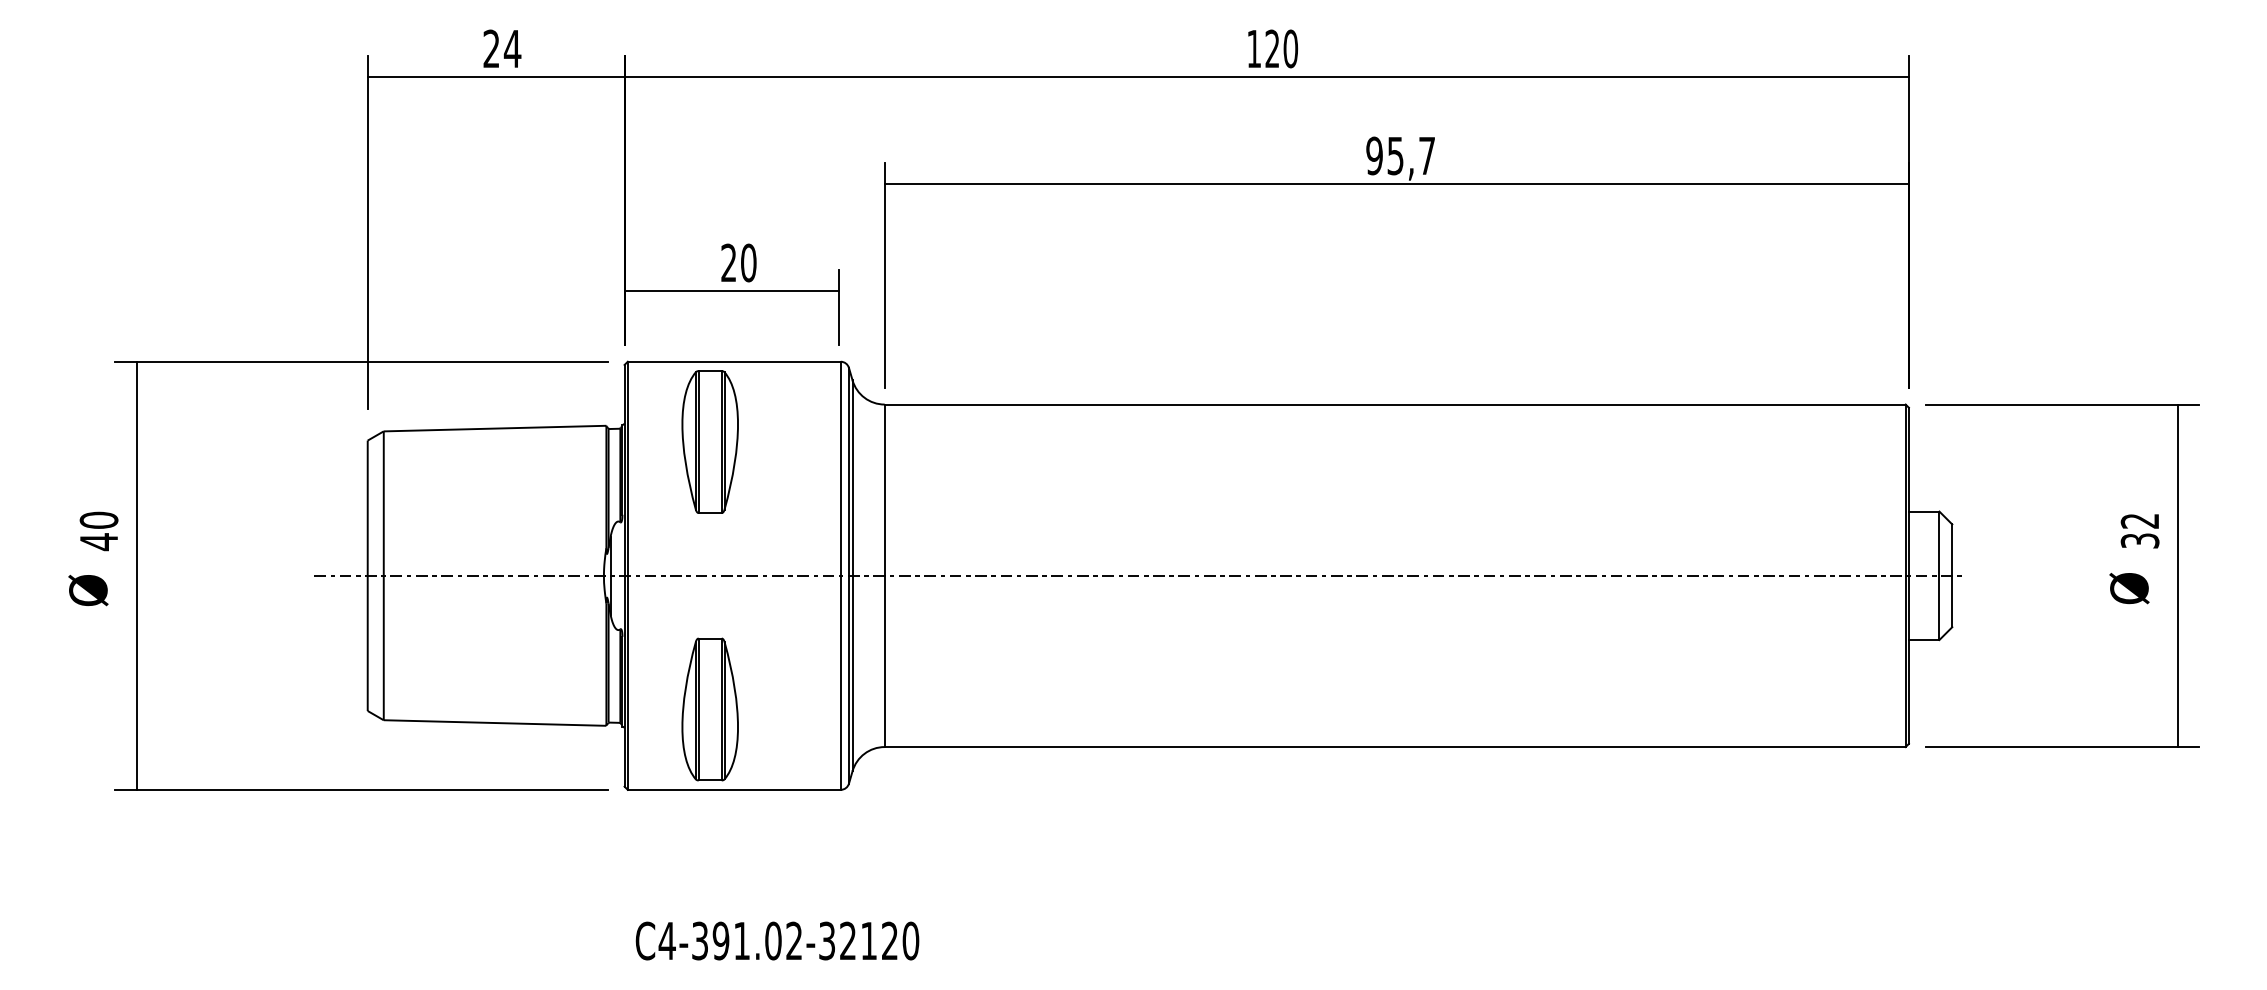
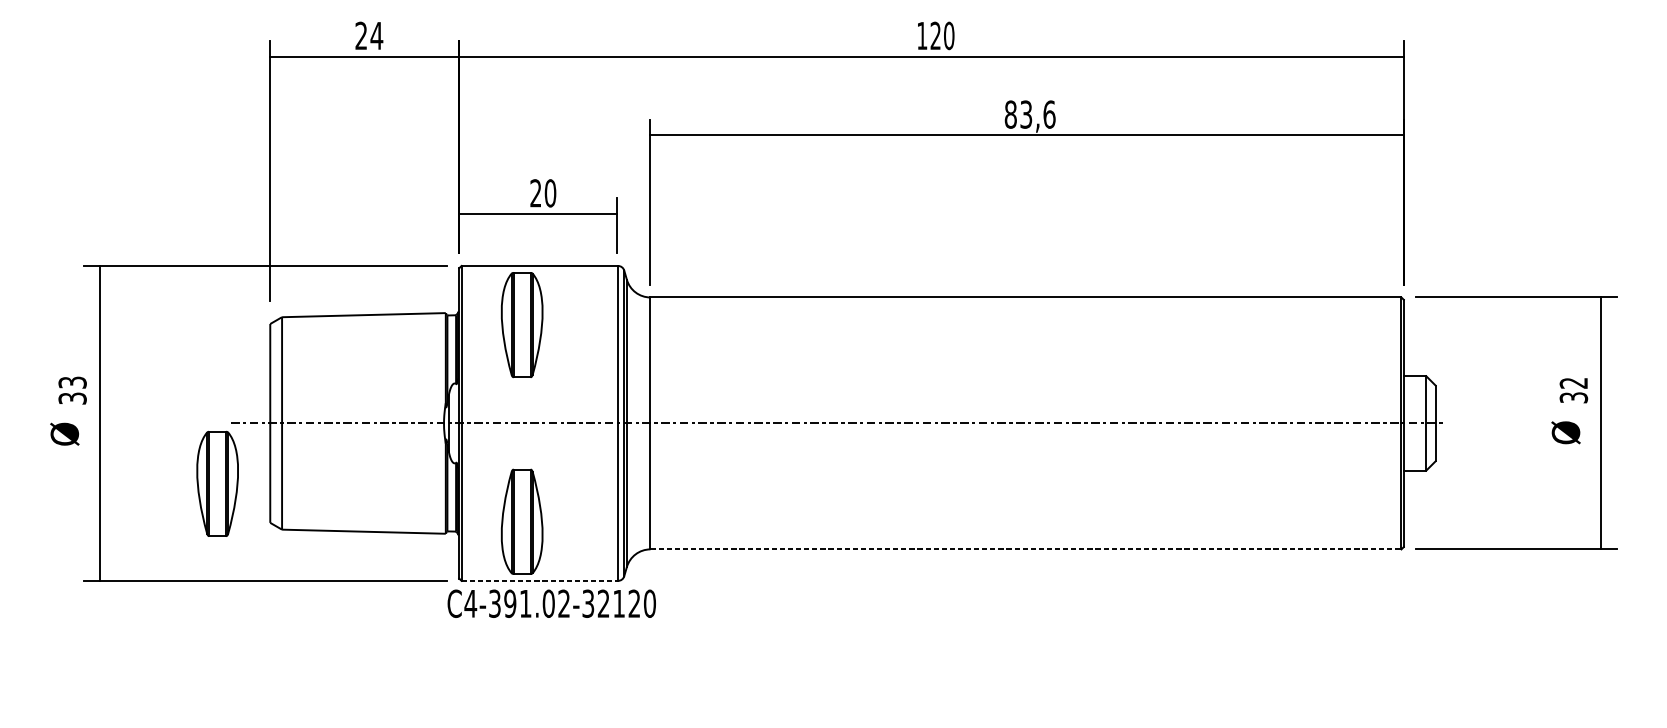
text: (1400, 155) -> (1029, 114), 95,7 -> 83,6
text: (98, 531) -> (72, 390), 40 -> 33
part: (295, 657) -> (217, 483), added
line: (1395, 747) -> (1026, 549), solid -> dashed
line: (734, 789) -> (540, 580), solid -> dashed
text: (777, 940) -> (551, 603), moved

